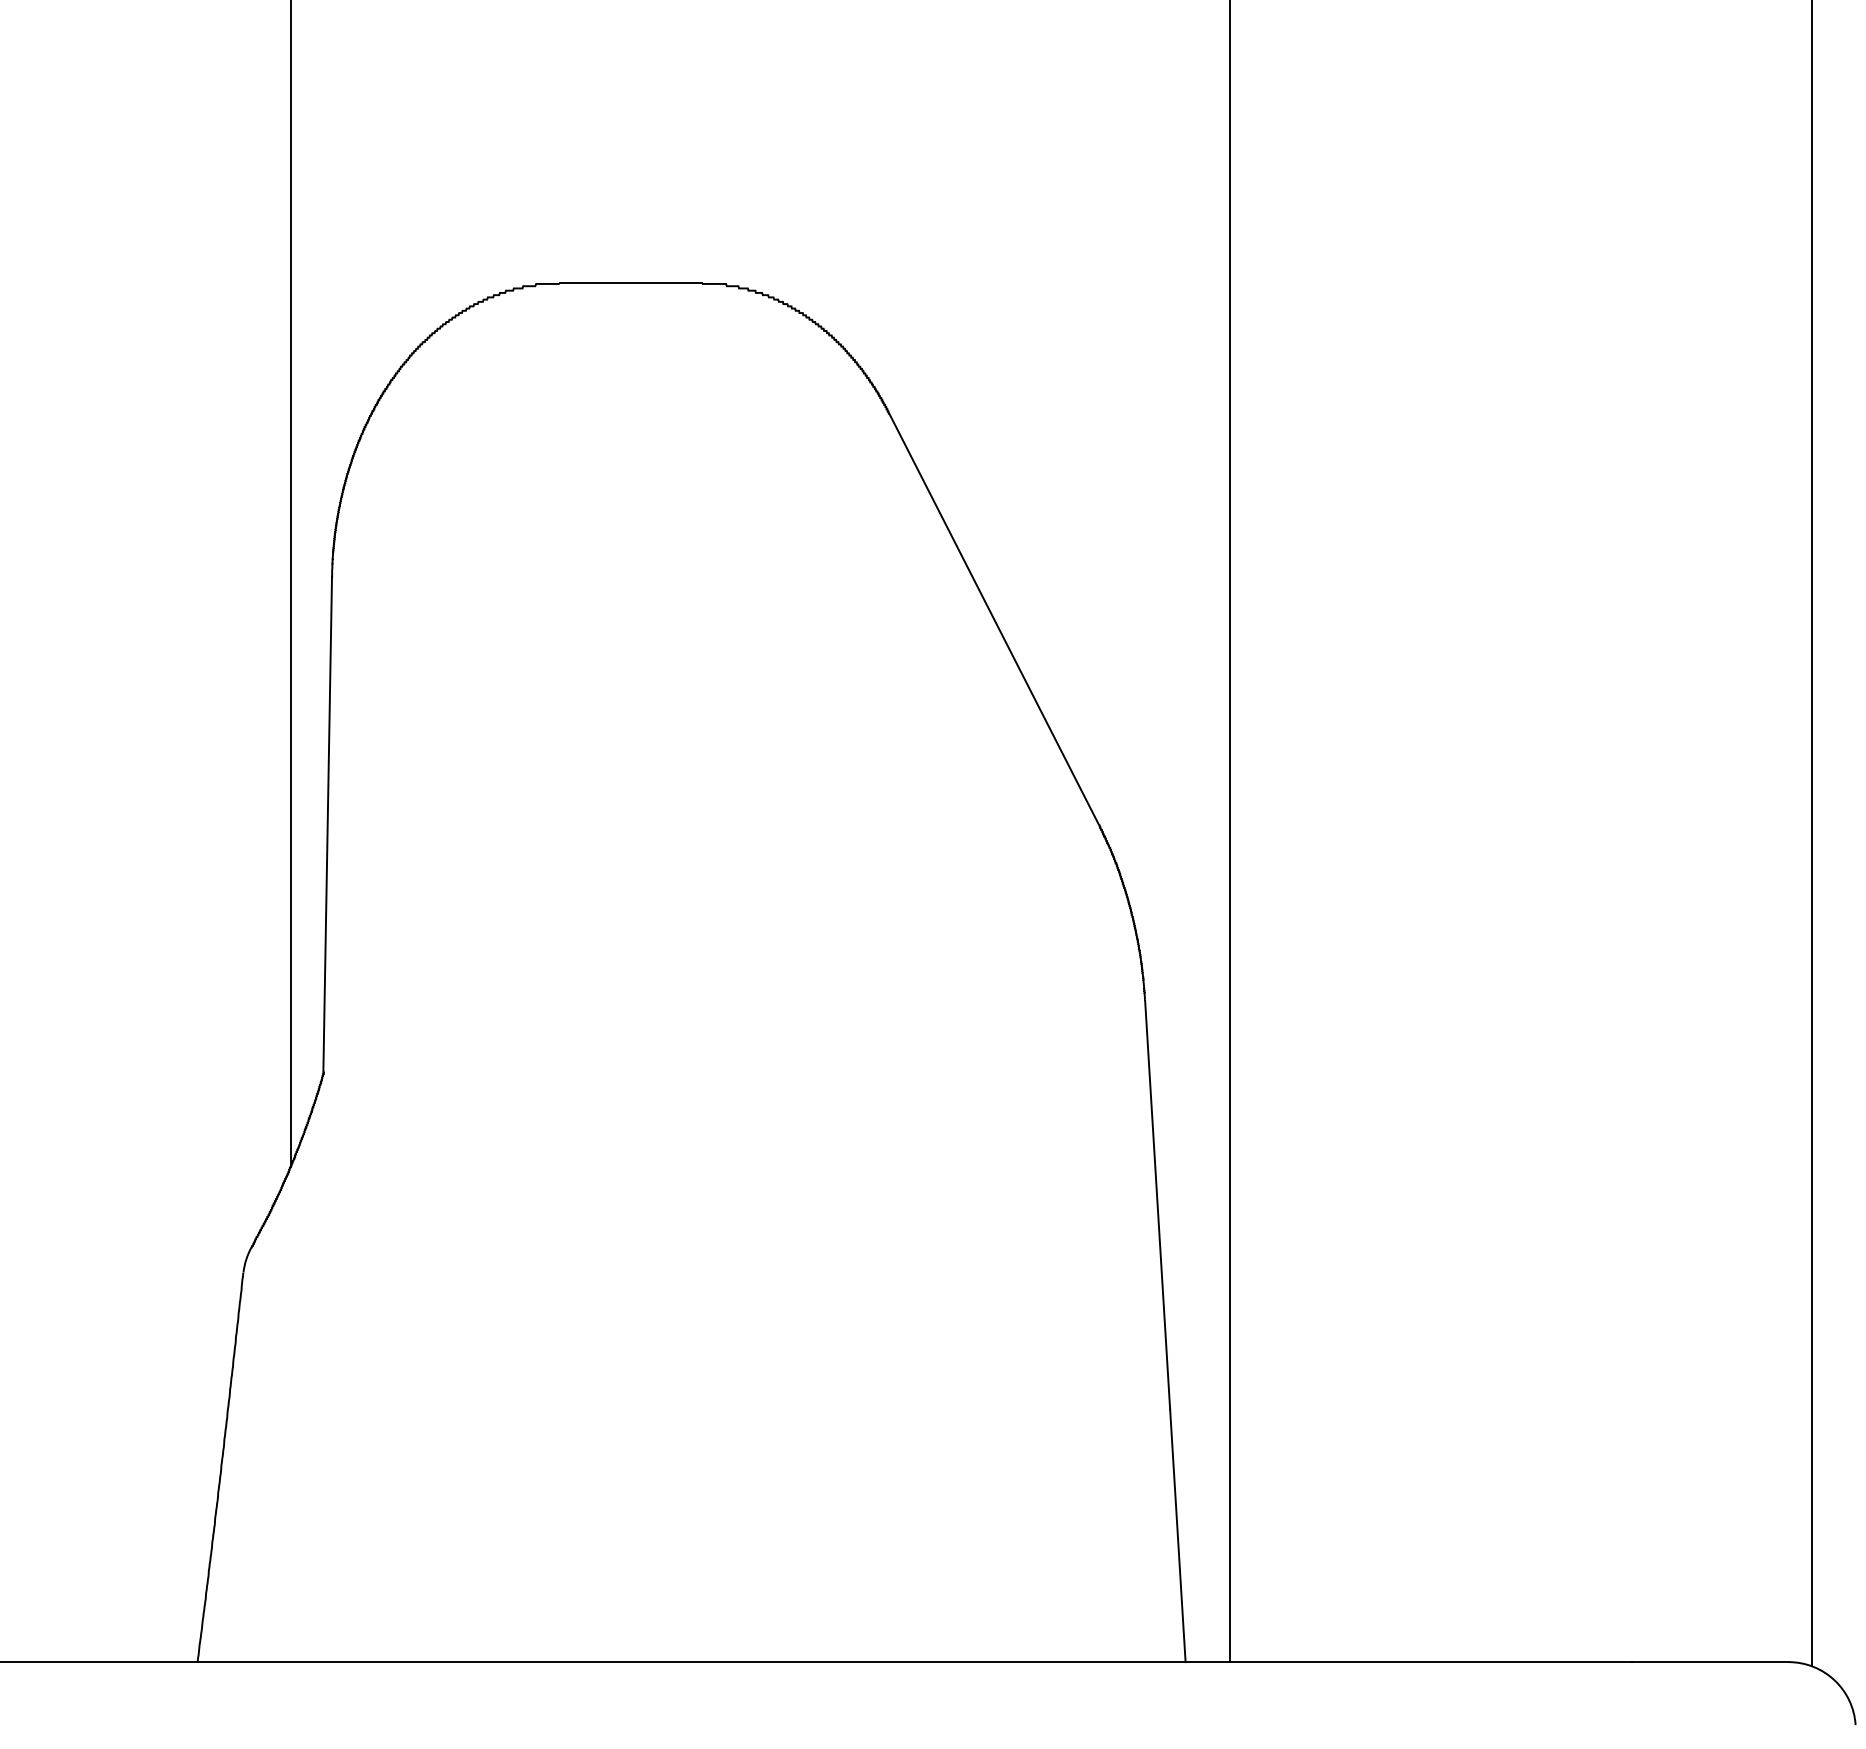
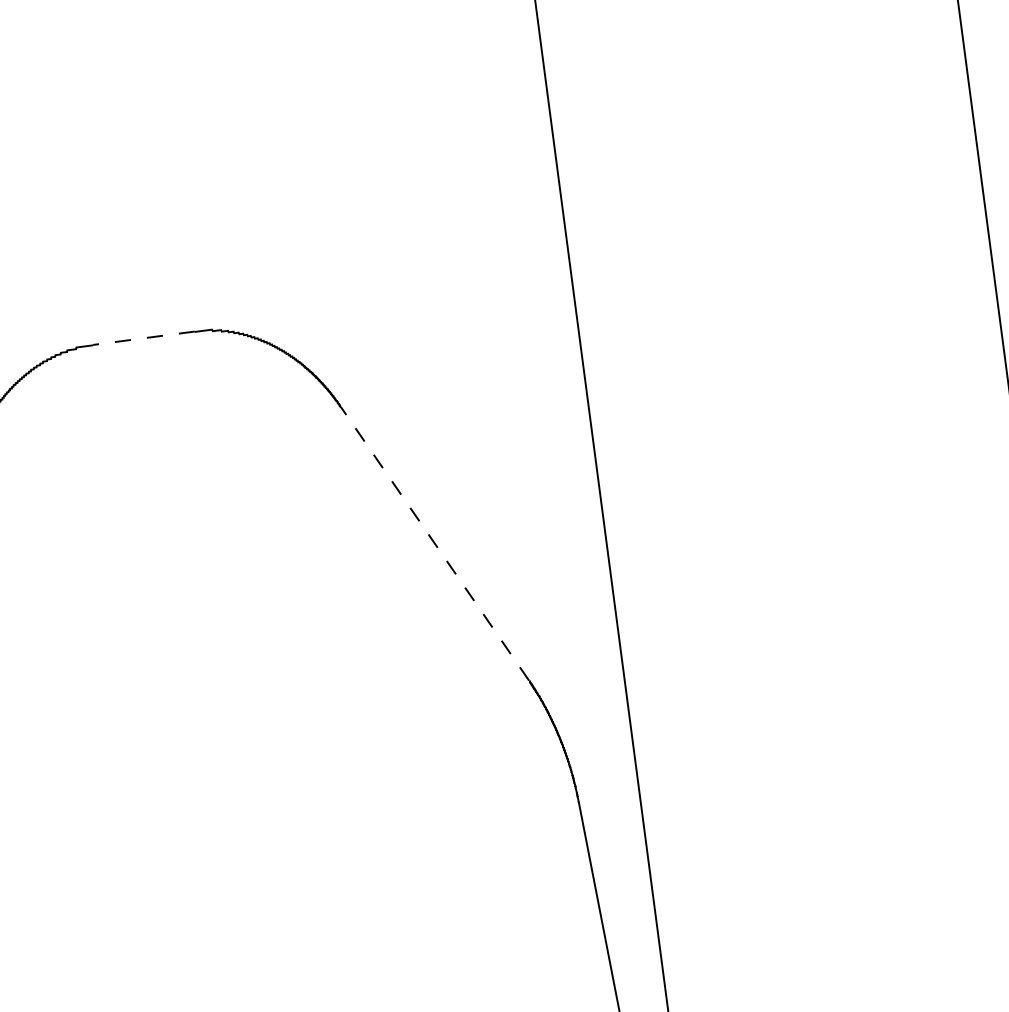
line: (630, 283) -> (143, 338), solid -> dashed
line: (993, 618) -> (434, 543), solid -> dashed

